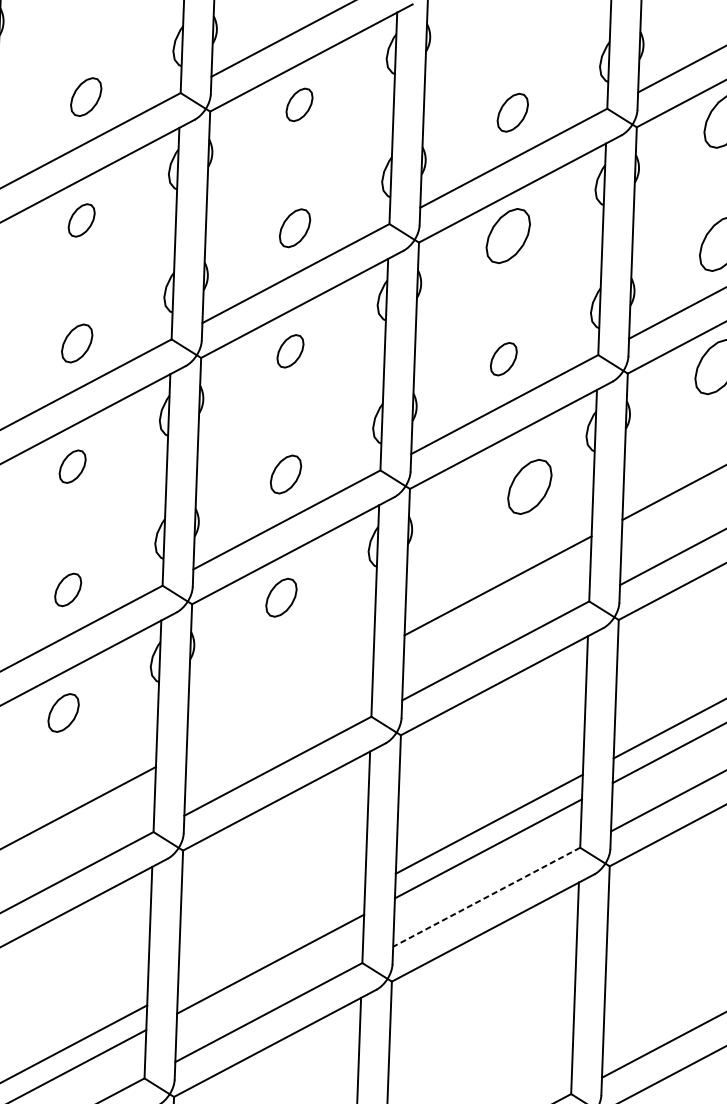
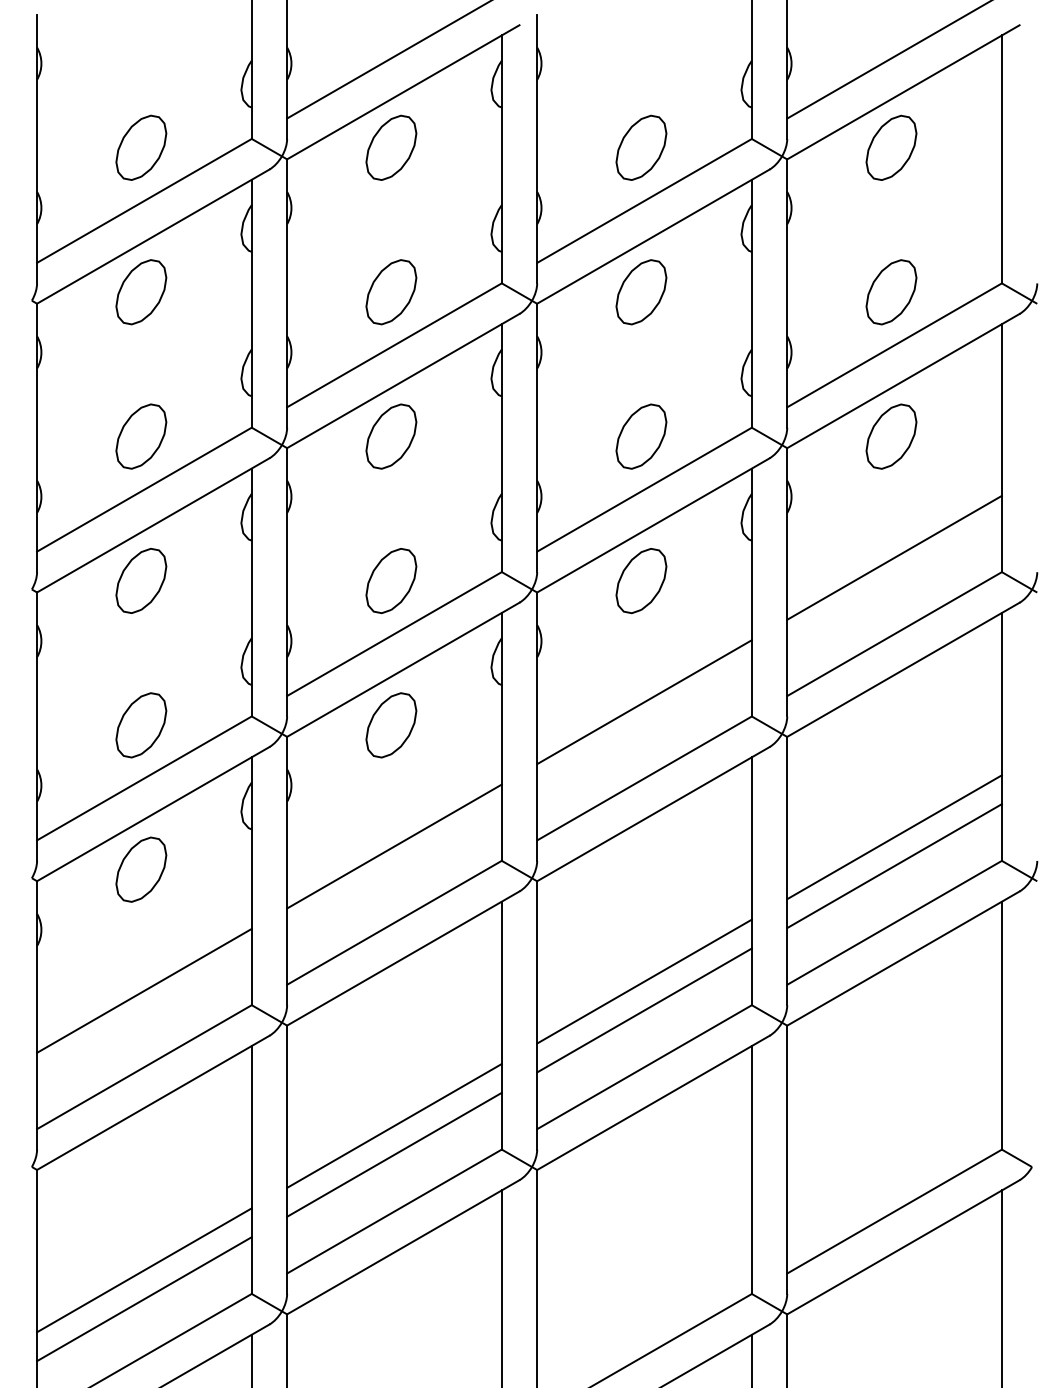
part: (86, 96) -> (141, 147), size x1.43
part: (299, 104) -> (391, 147), size x1.67
part: (512, 112) -> (641, 147), size x1.43
part: (81, 220) -> (141, 292), size x1.67
part: (295, 228) -> (391, 292), size x1.43
part: (77, 343) -> (141, 436), size x1.43
part: (290, 351) -> (391, 436), size x1.67
part: (503, 359) -> (641, 436), size x1.67
part: (72, 466) -> (141, 580), size x1.67
part: (286, 474) -> (391, 580), size x1.43
part: (529, 487) -> (641, 581), moved
part: (68, 590) -> (141, 725), size x1.67
part: (281, 597) -> (391, 725), size x1.43
line: (280, 701) -> (394, 846), added
part: (63, 712) -> (141, 869), size x1.43
line: (486, 897) -> (644, 1067), dashed -> solid
line: (271, 939) -> (394, 1125), added

